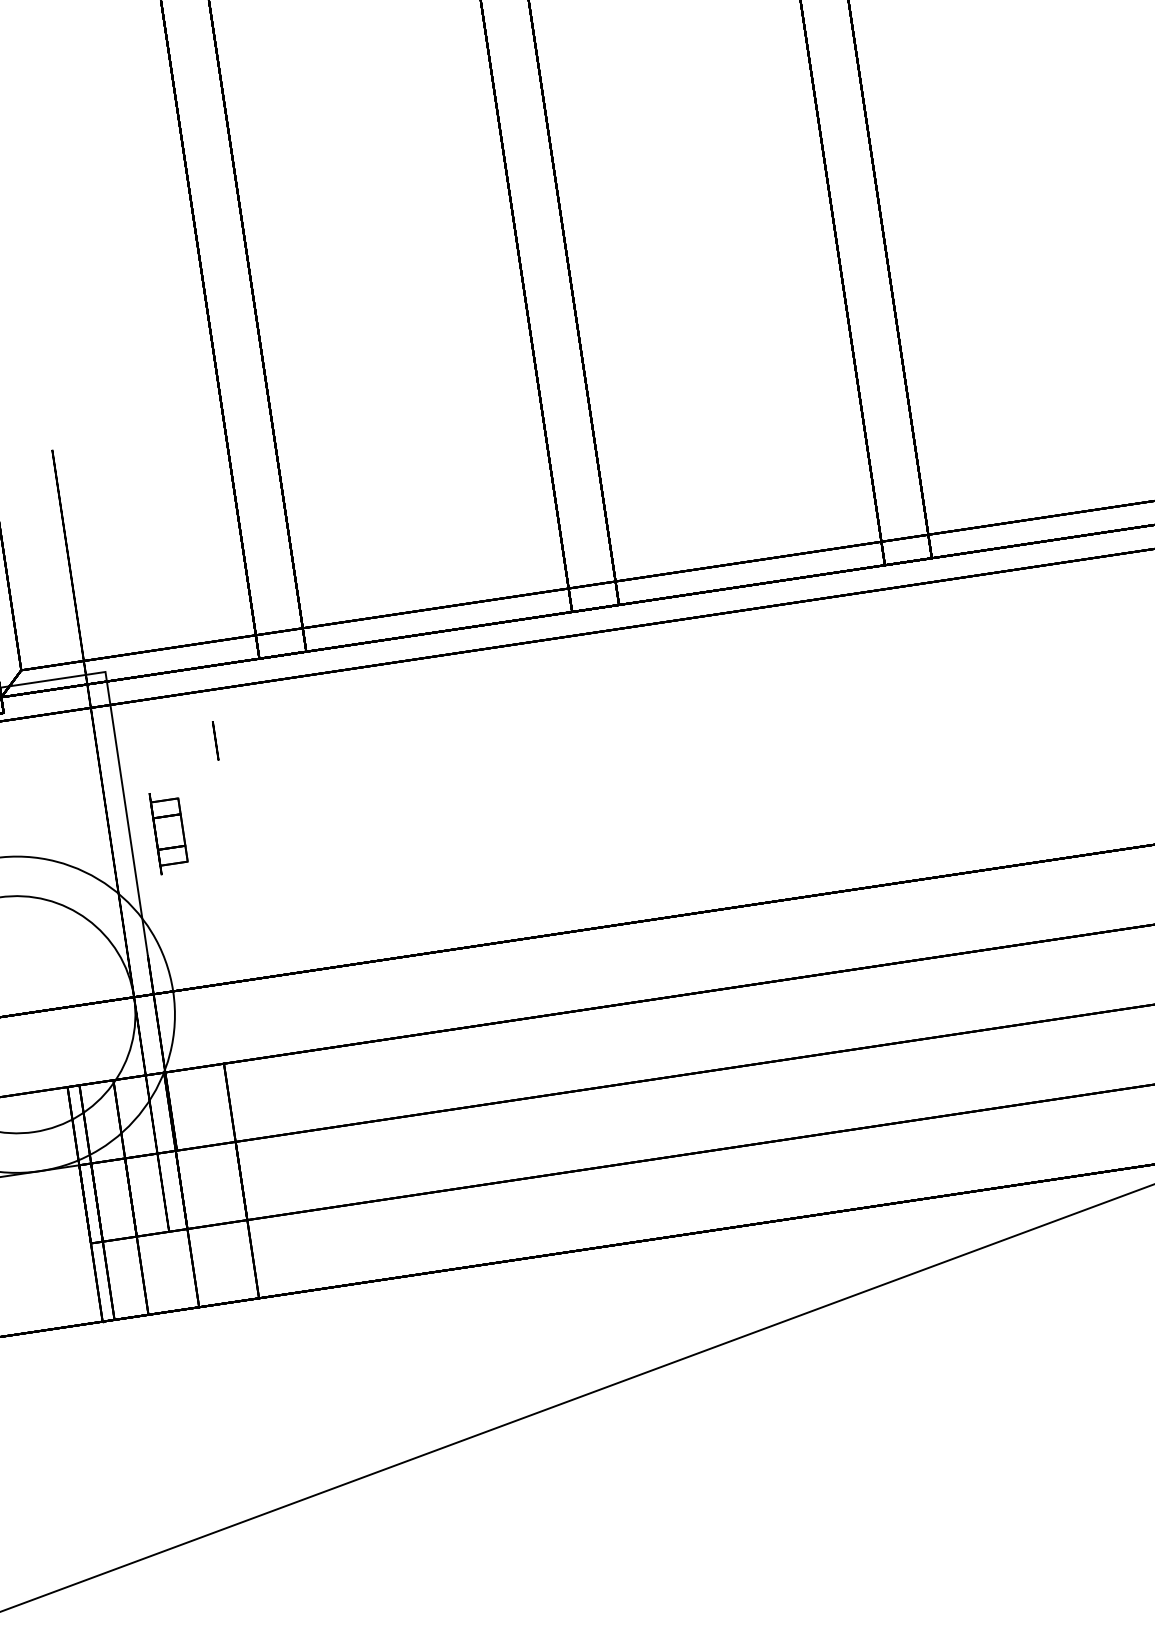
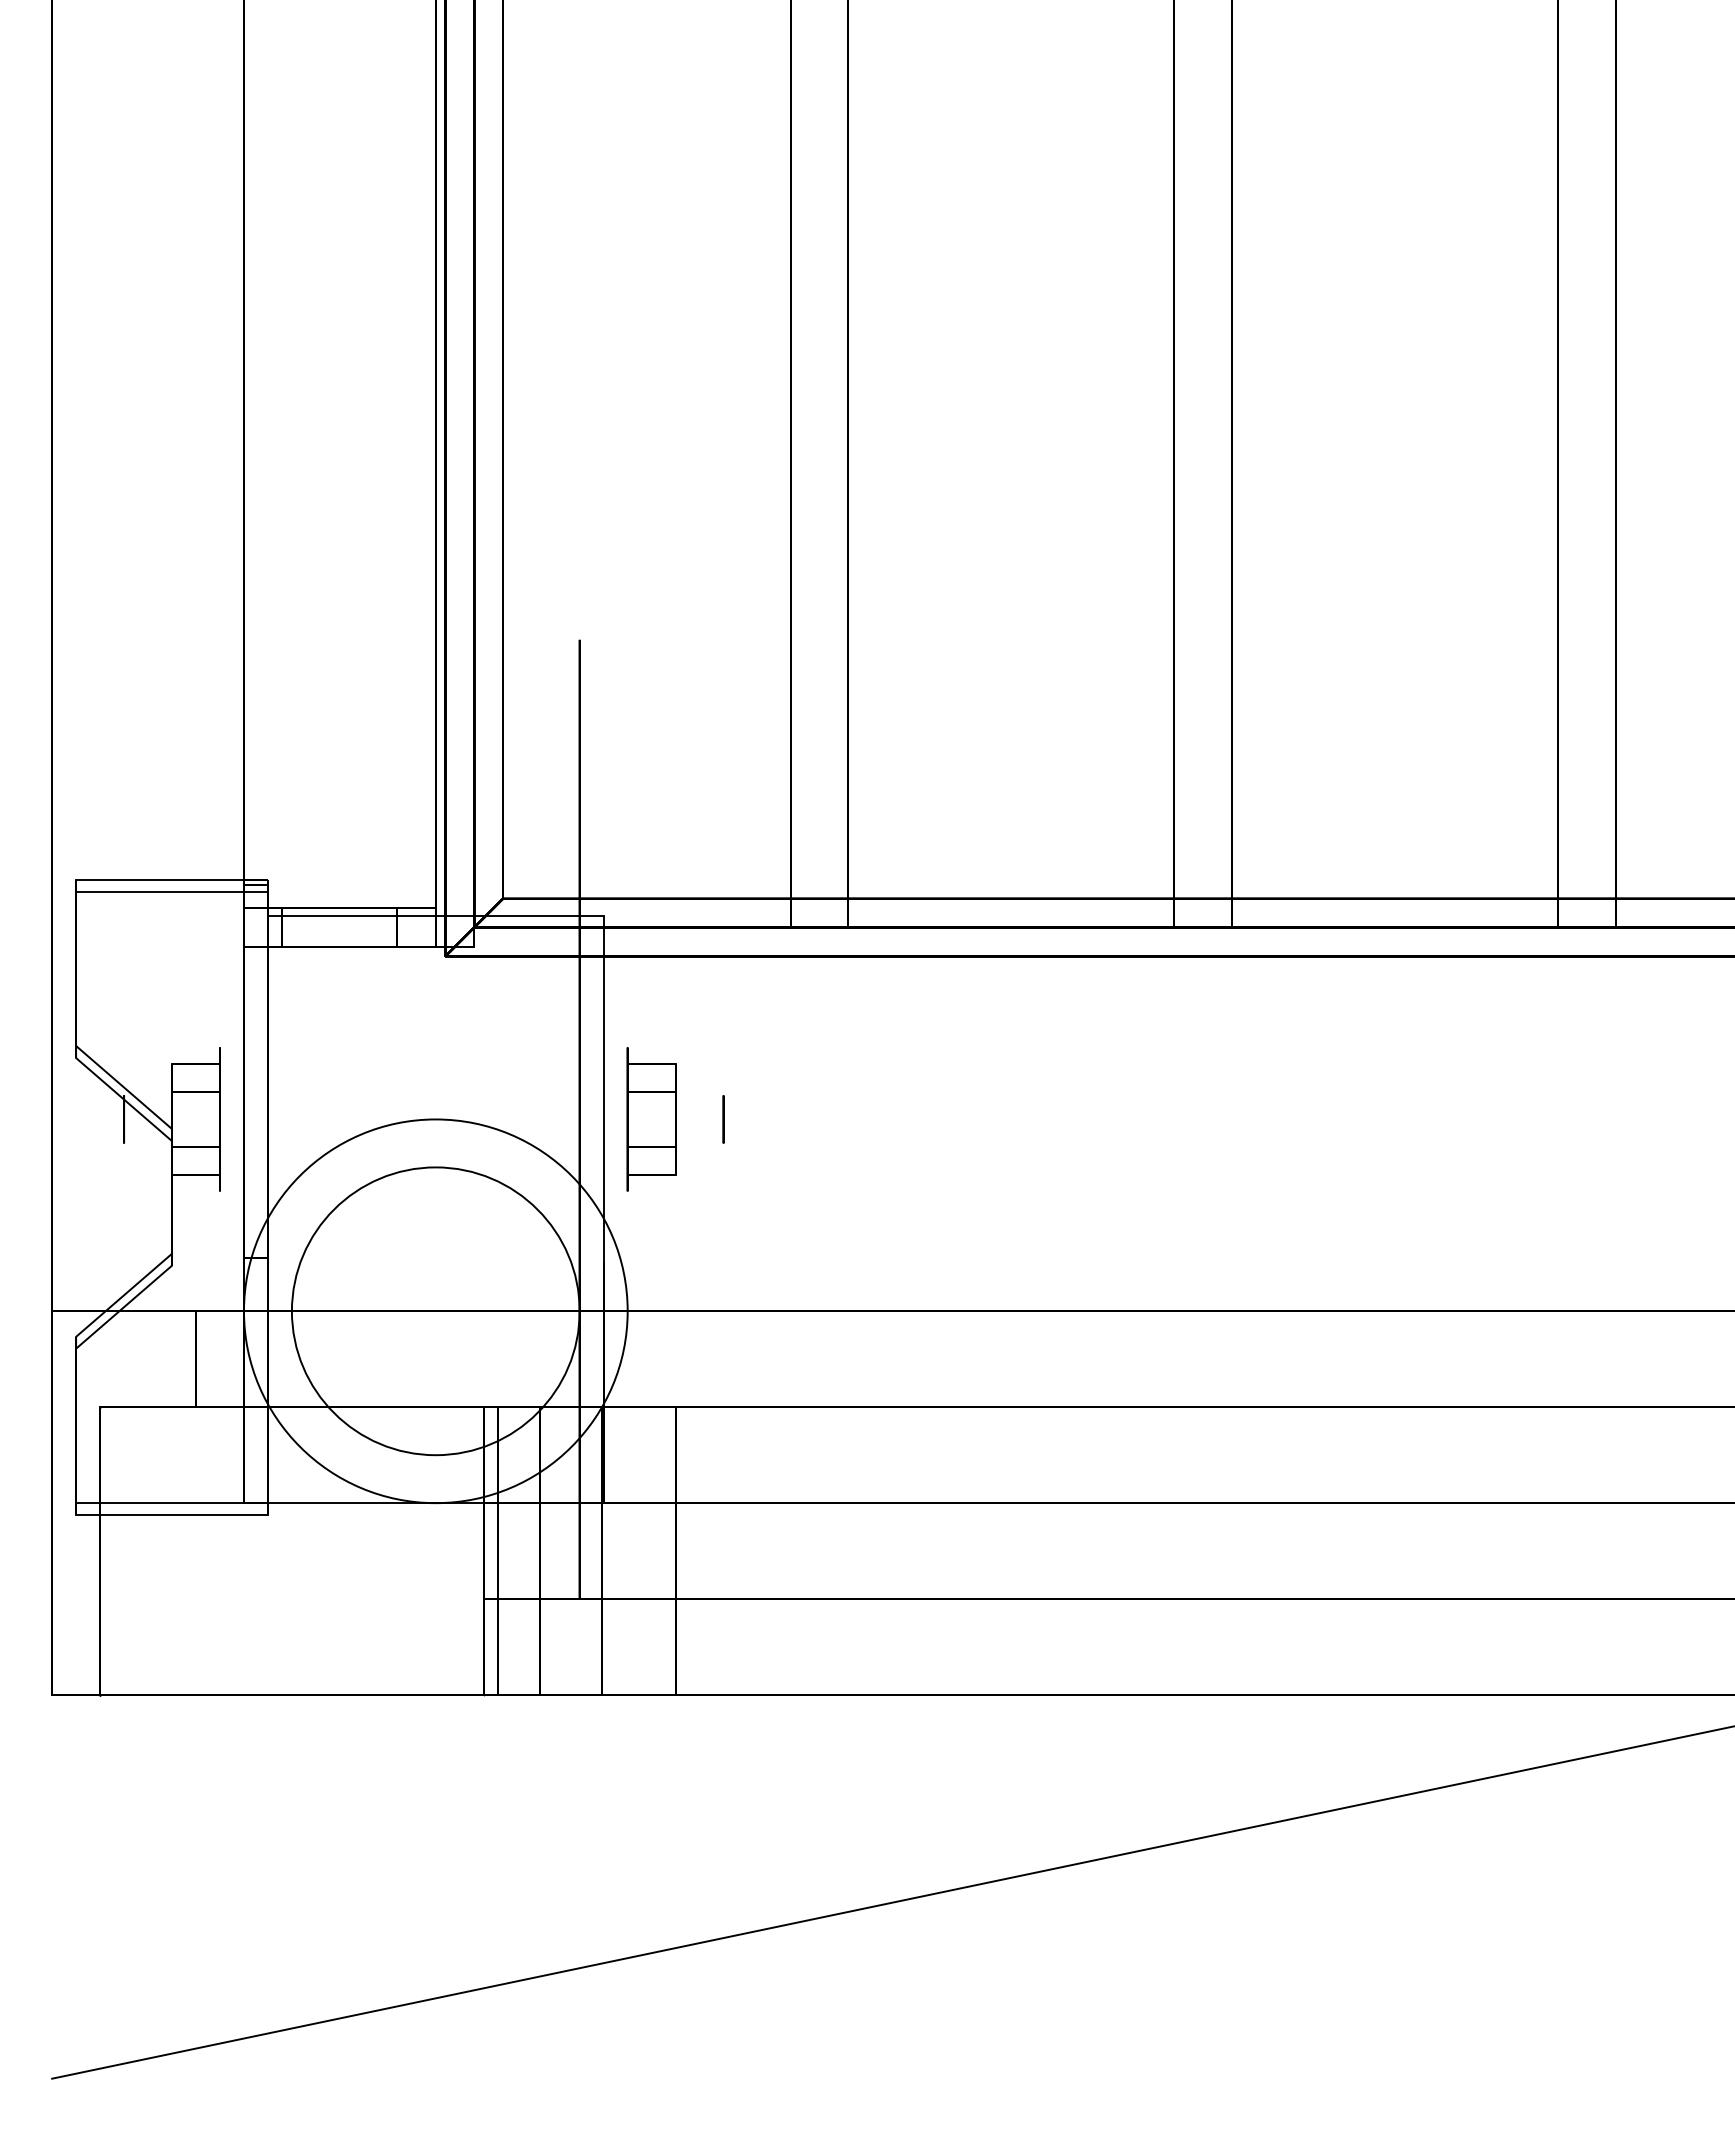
circle: (215, 741) -> (723, 1119), moved
part: (169, 832) -> (651, 1119), size x1.43

